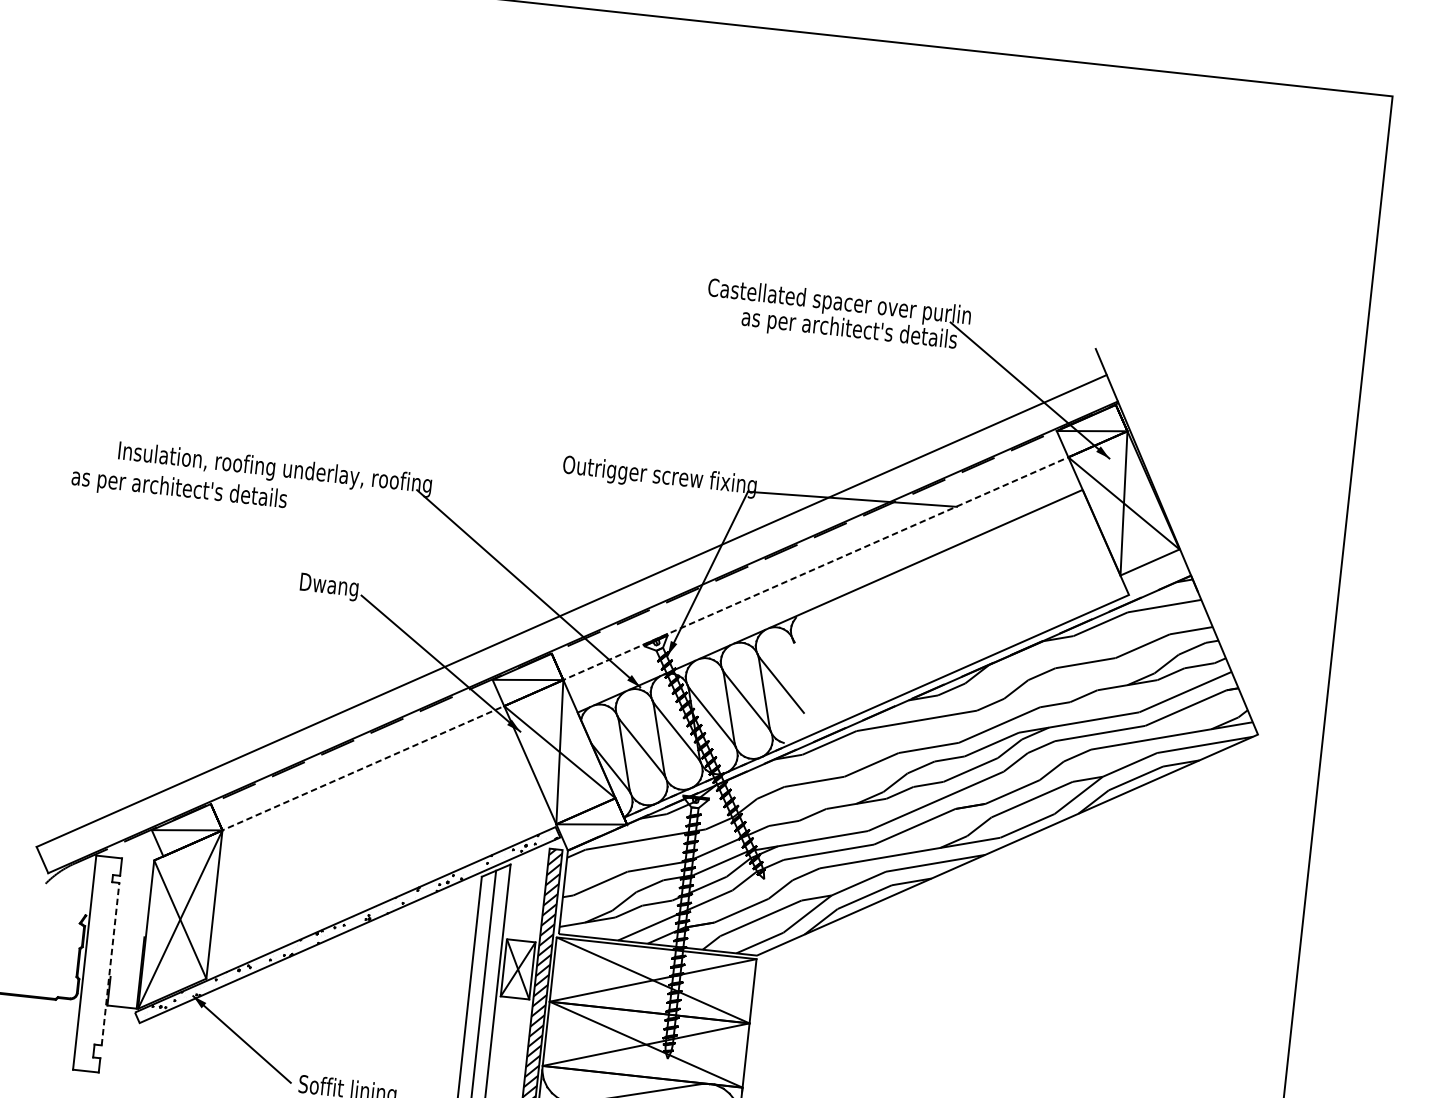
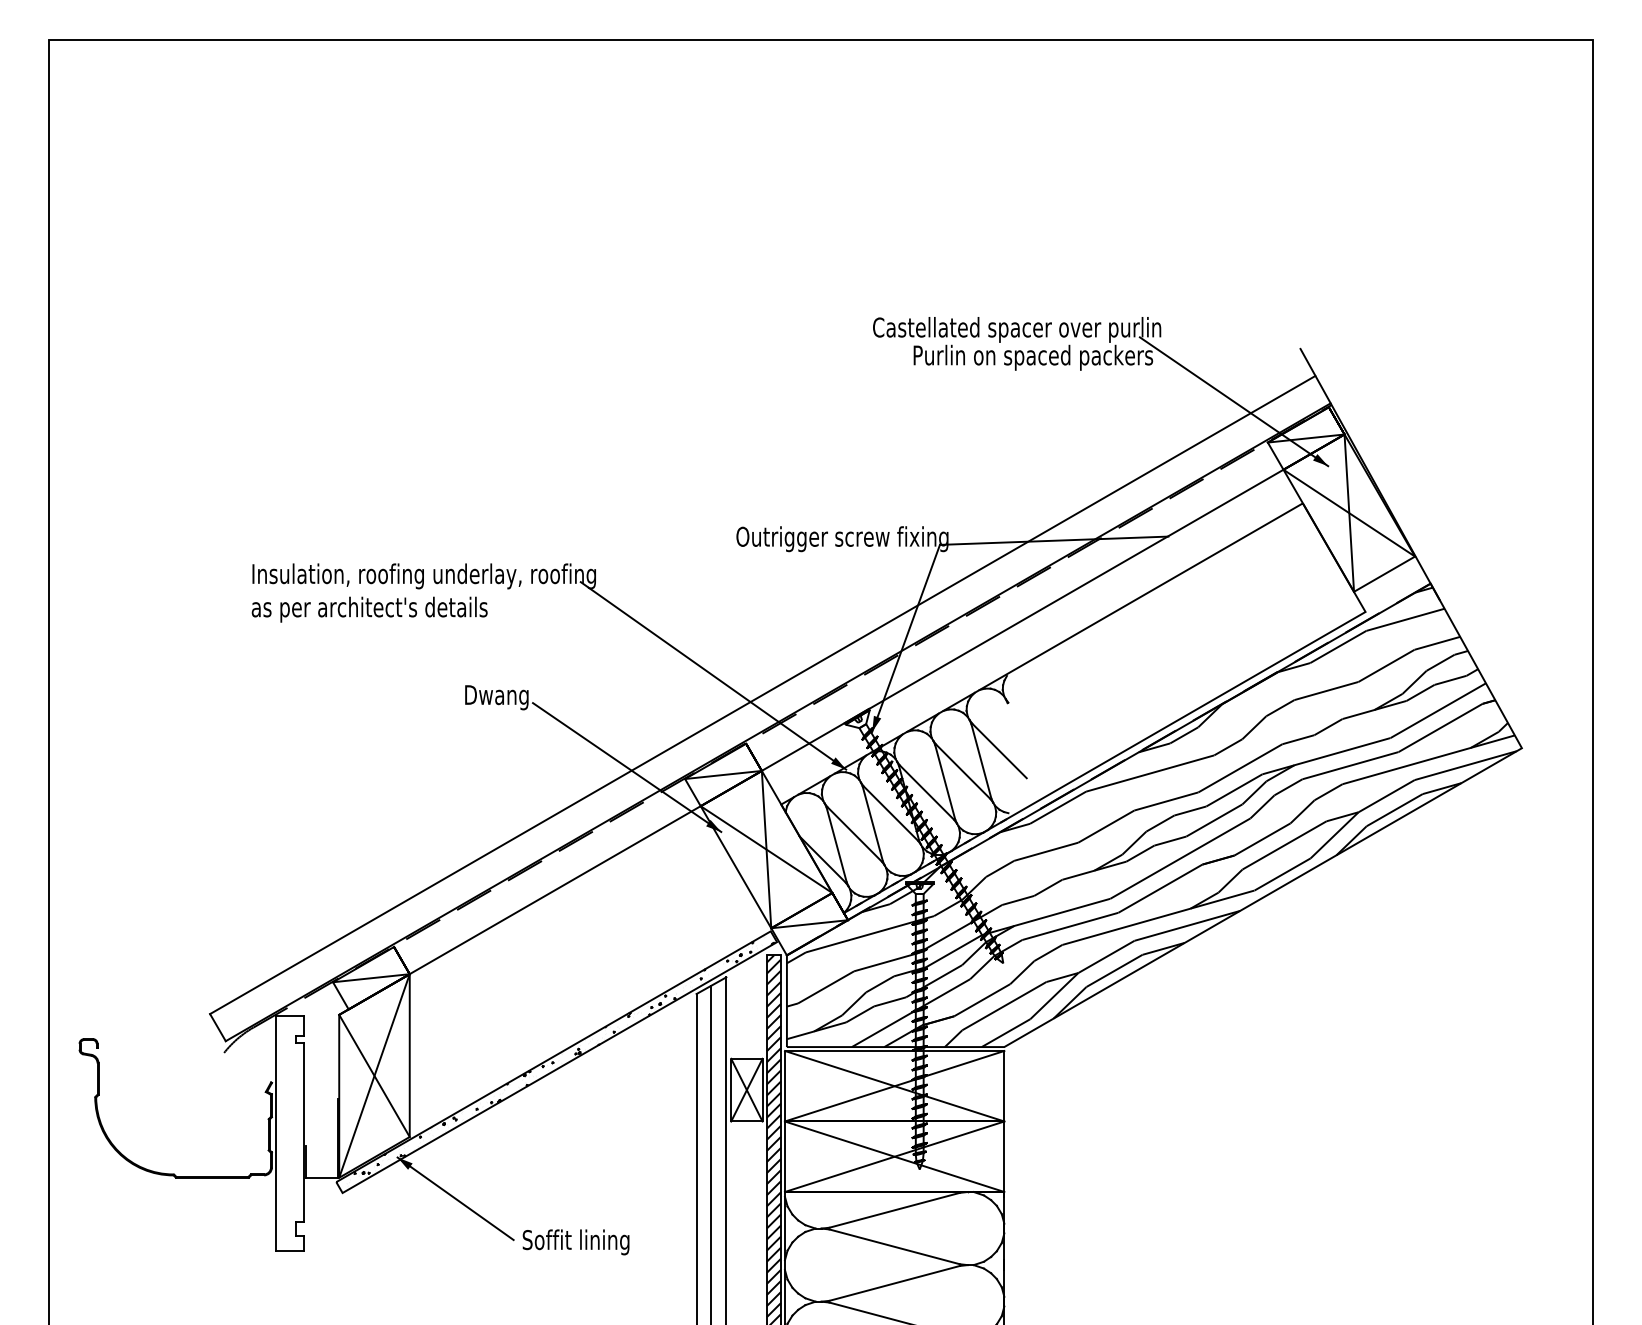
text: (851, 330) -> (1033, 357), as per architect's details -> Purlin on spaced packers
text: (179, 489) -> (369, 609), moved
line: (641, 645) -> (842, 724), dashed -> solid
line: (110, 964) -> (304, 1132), dashed -> solid

